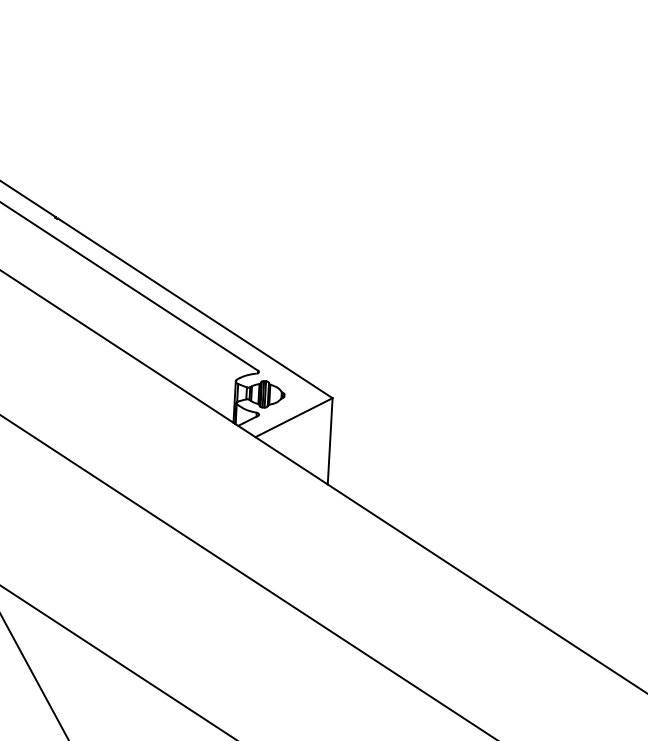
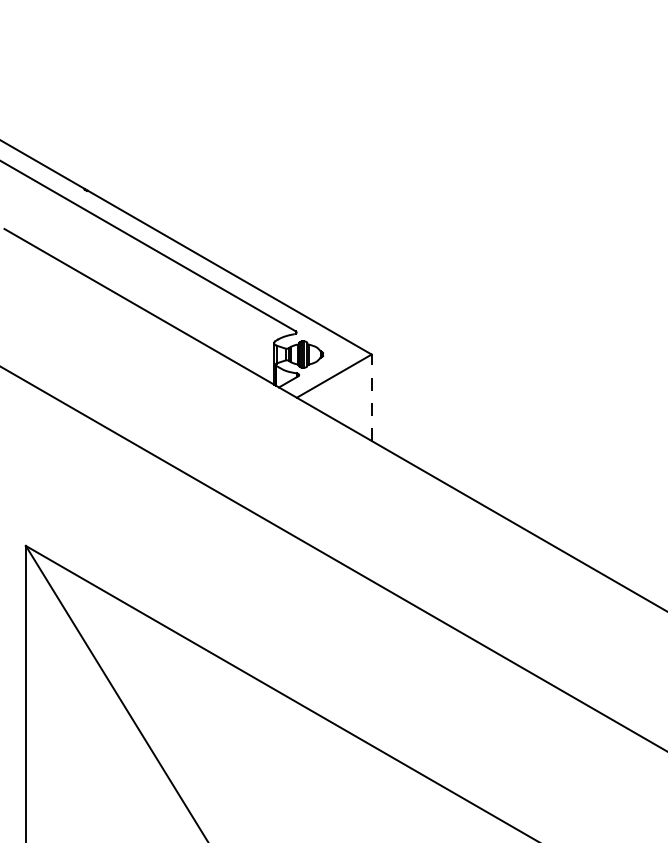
line: (330, 441) -> (371, 397), solid -> dashed

